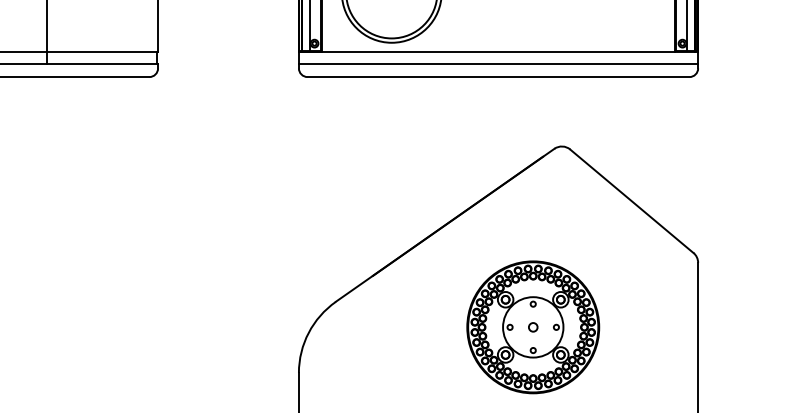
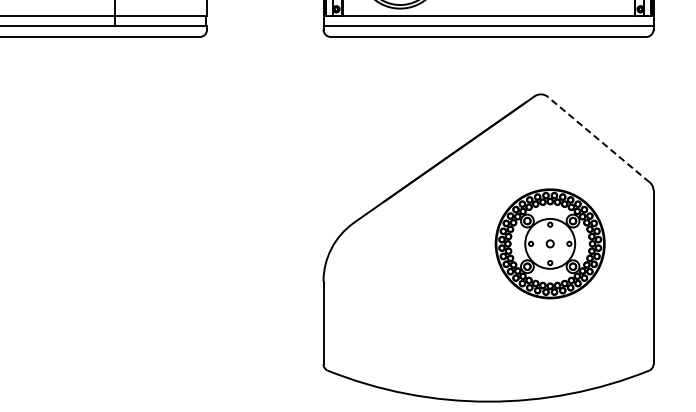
line: (631, 201) -> (598, 139), solid -> dashed
part: (532, 326) -> (549, 243), moved

